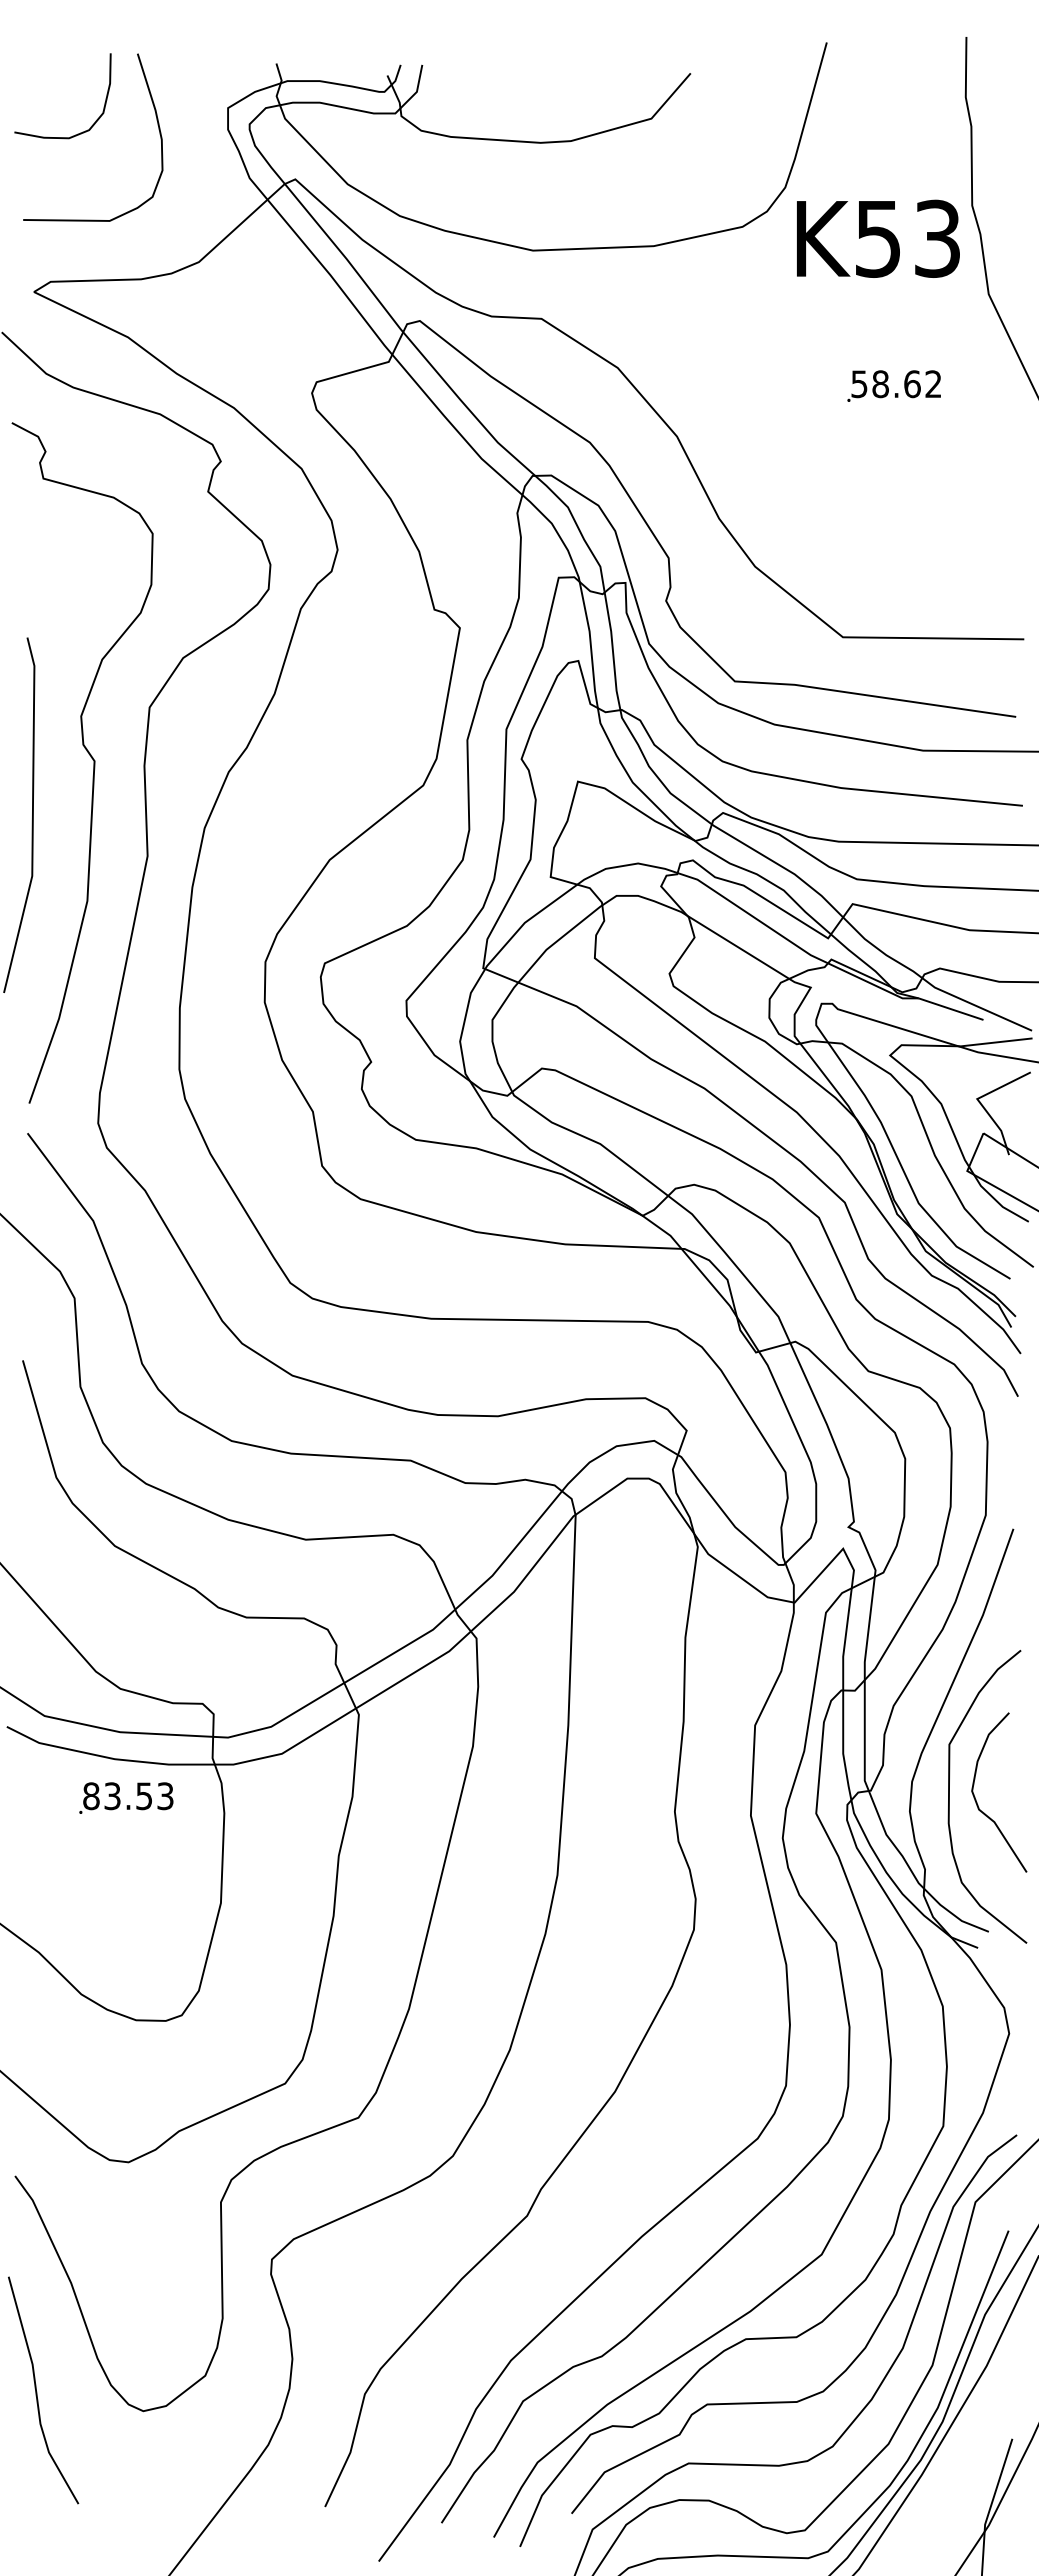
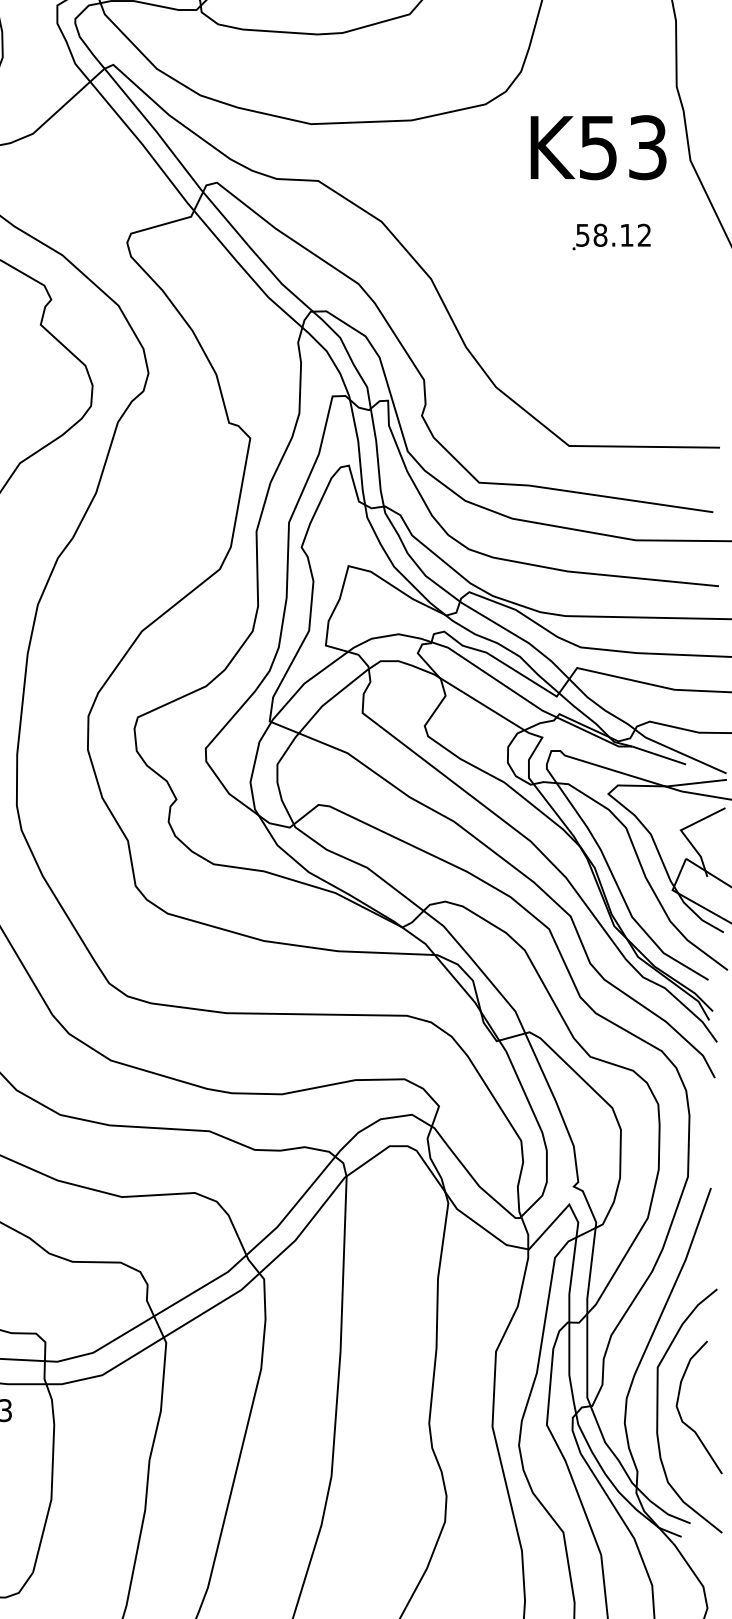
text: (878, 238) -> (598, 147), moved
text: (912, 384) -> (627, 235), 58.62 -> 58.12

